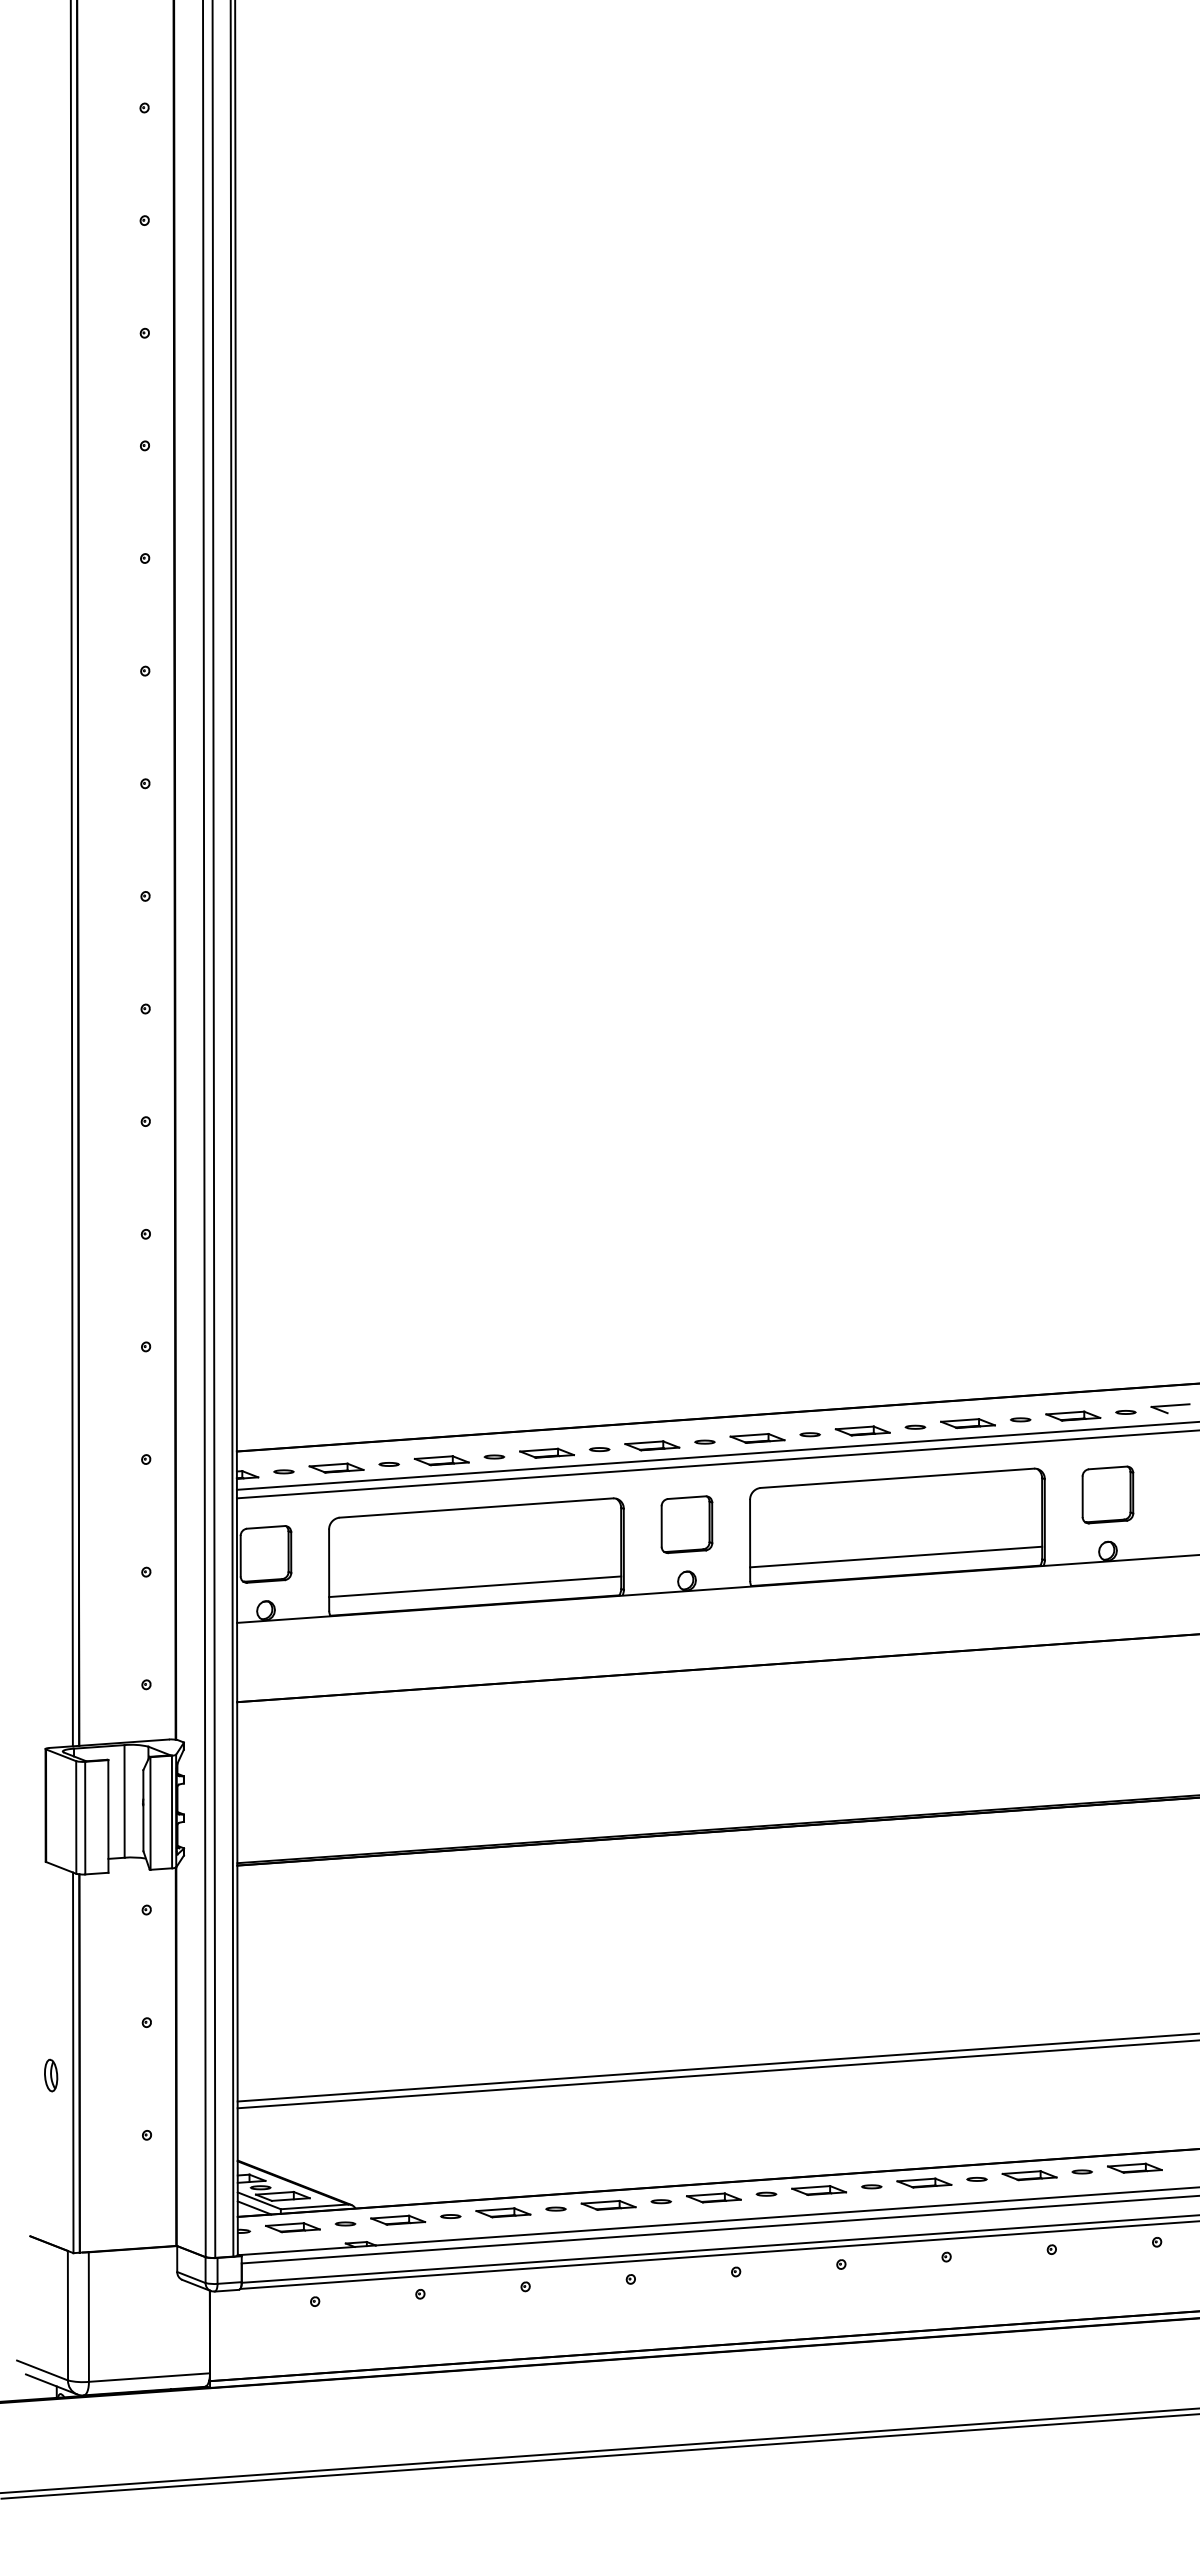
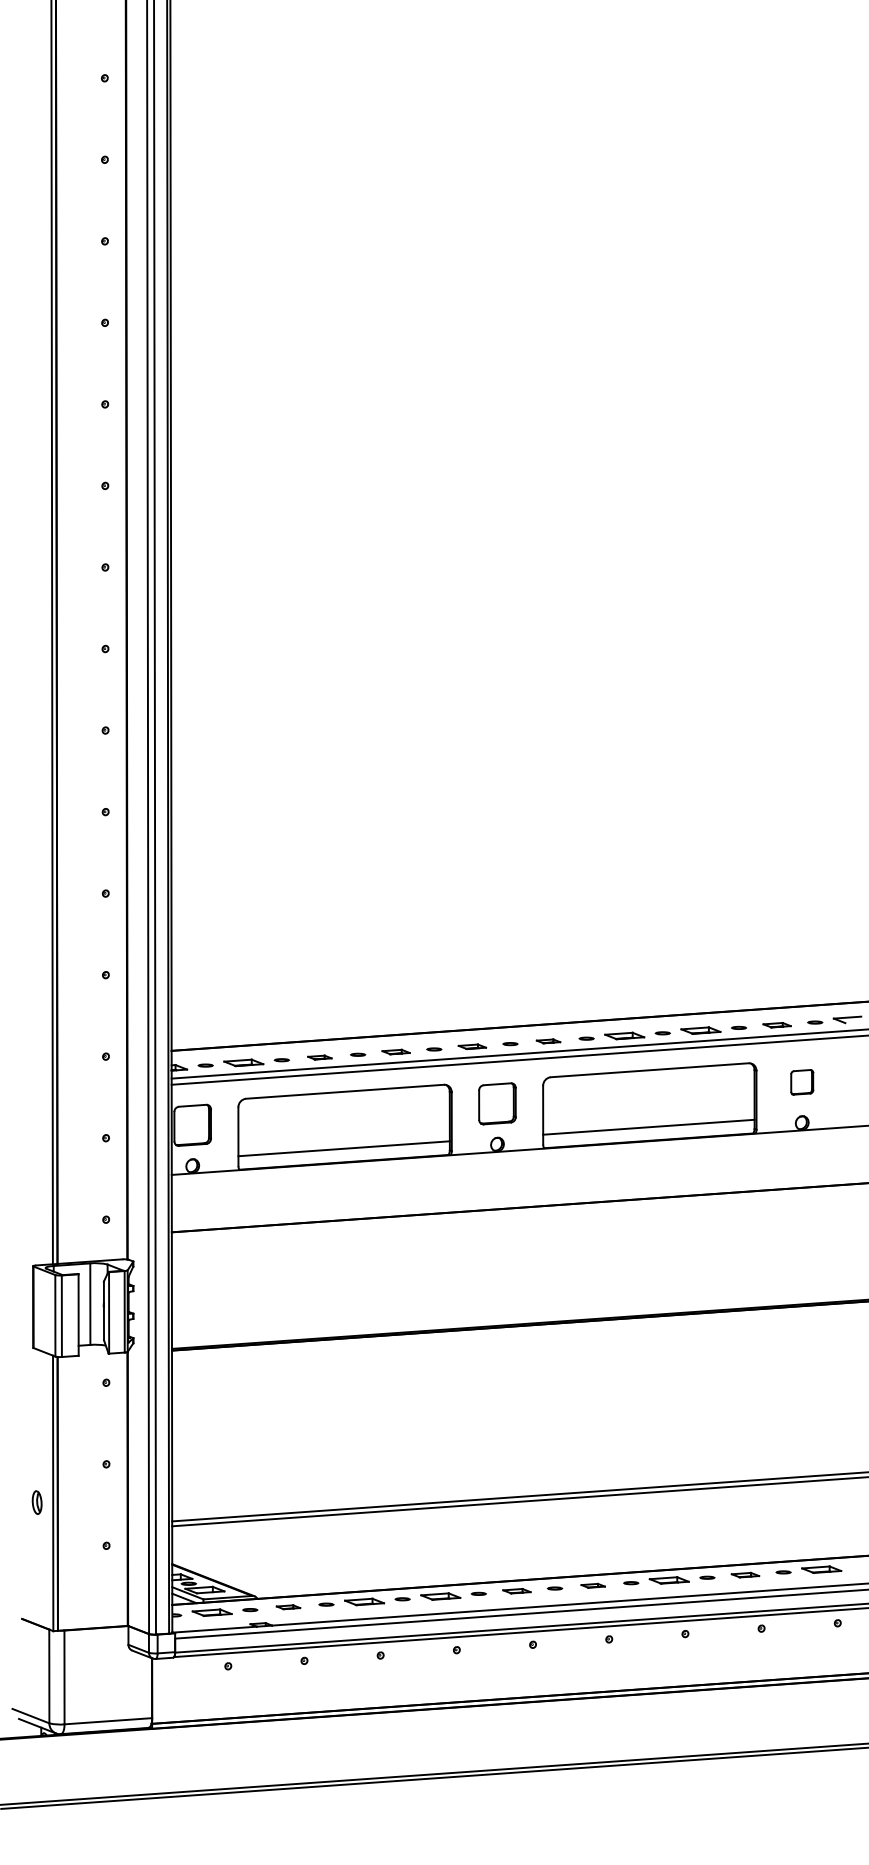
part: (1073, 1415) -> (777, 1024), size x0.7
part: (757, 1438) -> (548, 1041), size x0.6
part: (652, 1445) -> (472, 1046), size x0.7
part: (546, 1452) -> (395, 1051), size x0.7
part: (441, 1460) -> (319, 1057), size x0.6
part: (1107, 1494) -> (801, 1081), size x0.6
part: (1029, 2175) -> (745, 1574), size x0.7
part: (819, 2190) -> (593, 1585), size x0.6
part: (713, 2197) -> (516, 1590), size x0.7
part: (398, 2219) -> (288, 1606), size x0.6

